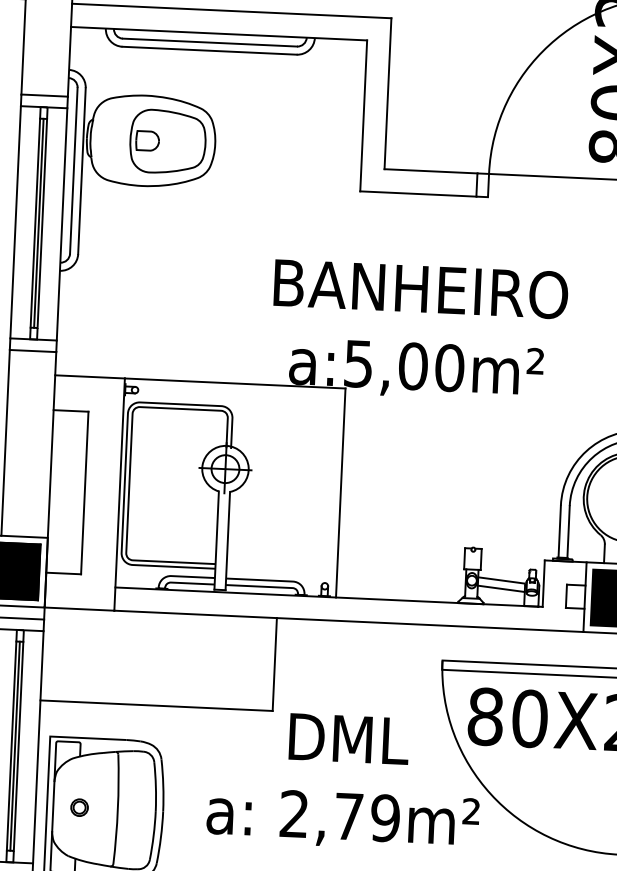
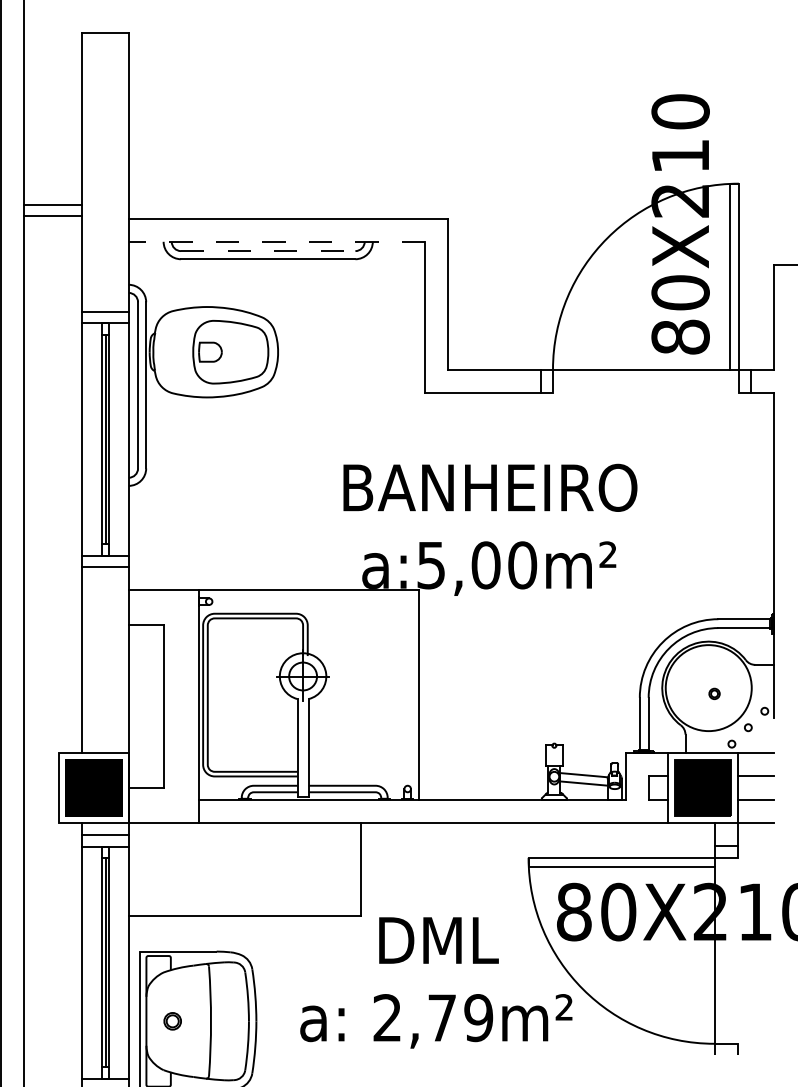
line: (218, 33) -> (276, 241), solid -> dashed
line: (210, 43) -> (268, 251), solid -> dashed

